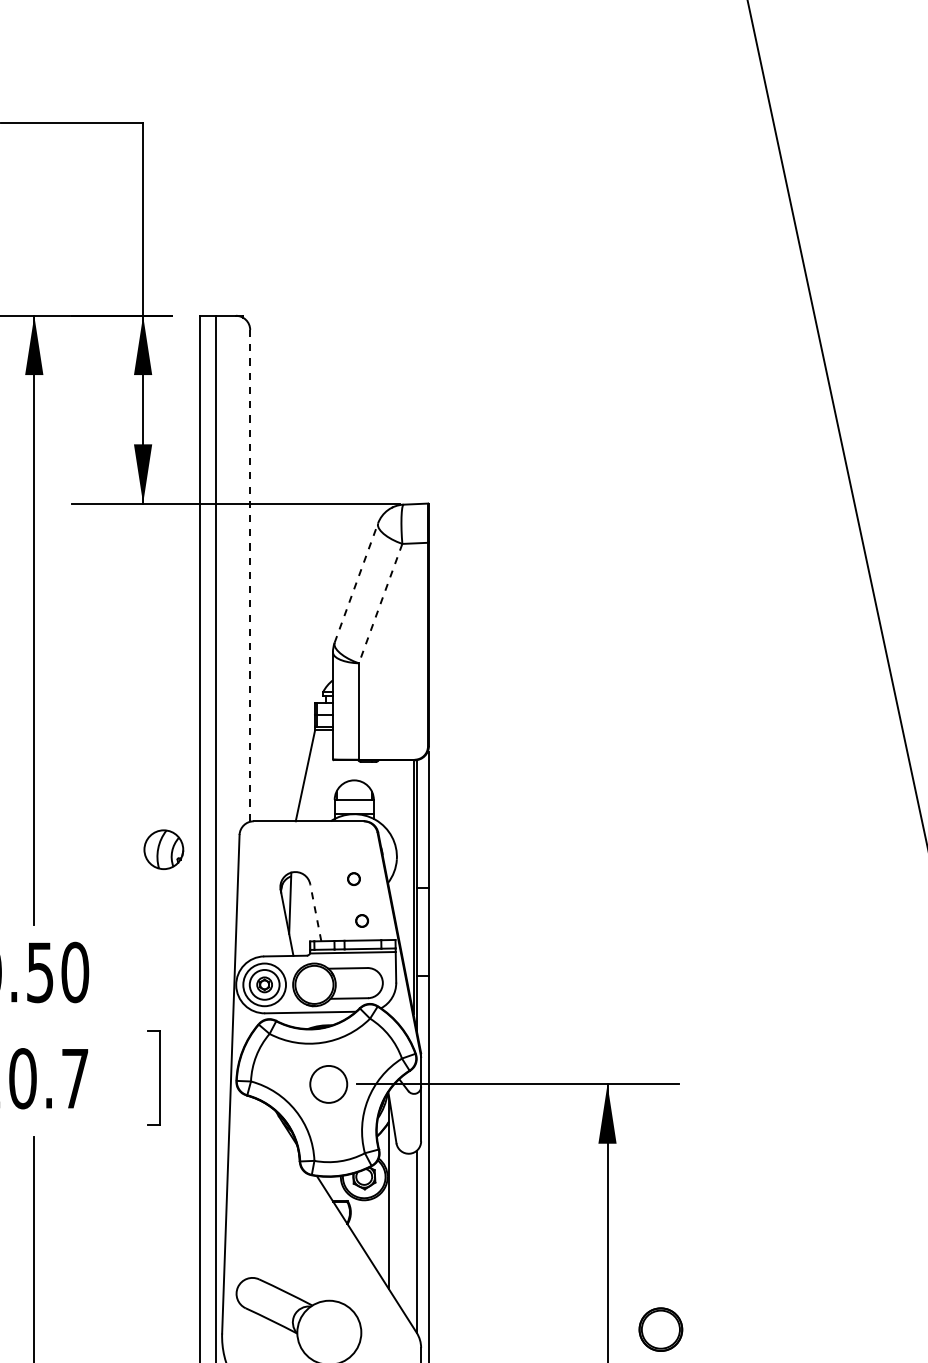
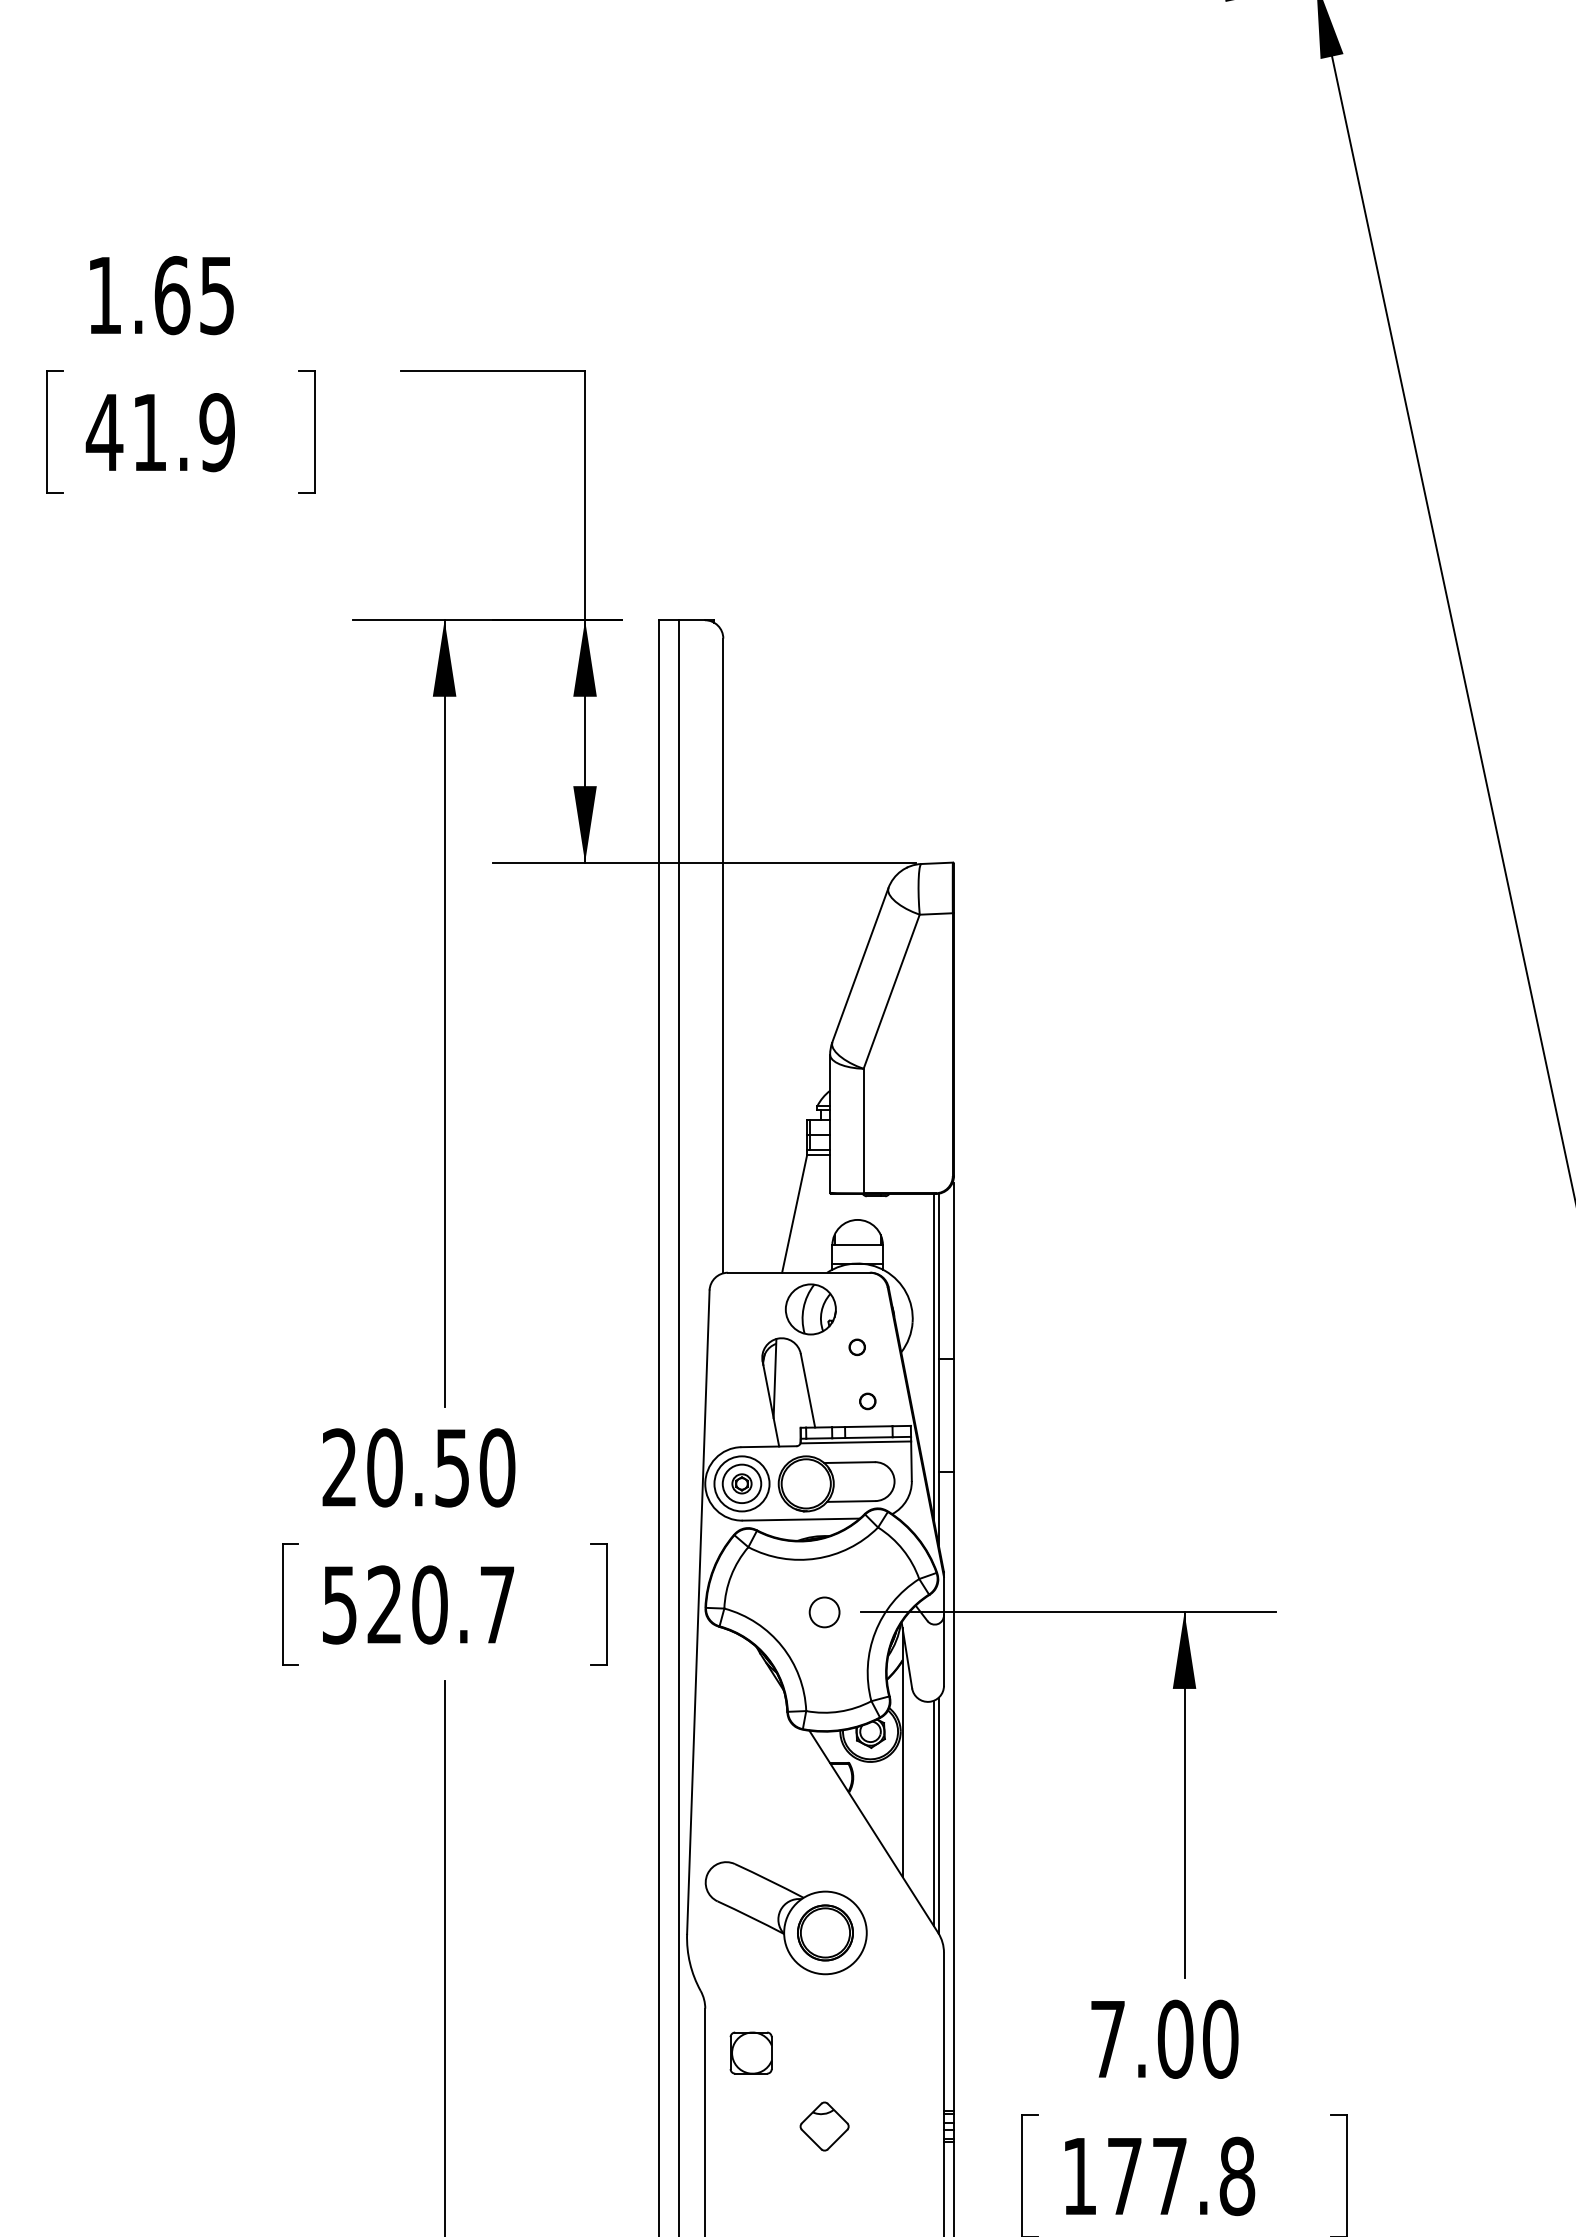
line: (250, 576) -> (723, 956), dashed -> solid
line: (356, 582) -> (860, 964), dashed -> solid
line: (380, 604) -> (891, 992), dashed -> solid
part: (163, 849) -> (810, 1309), moved
line: (315, 912) -> (807, 1390), dashed -> solid
circle: (328, 1084) -> (824, 1612), size x0.62
line: (413, 1240) -> (934, 1813), added
part: (660, 1329) -> (825, 1932), moved

